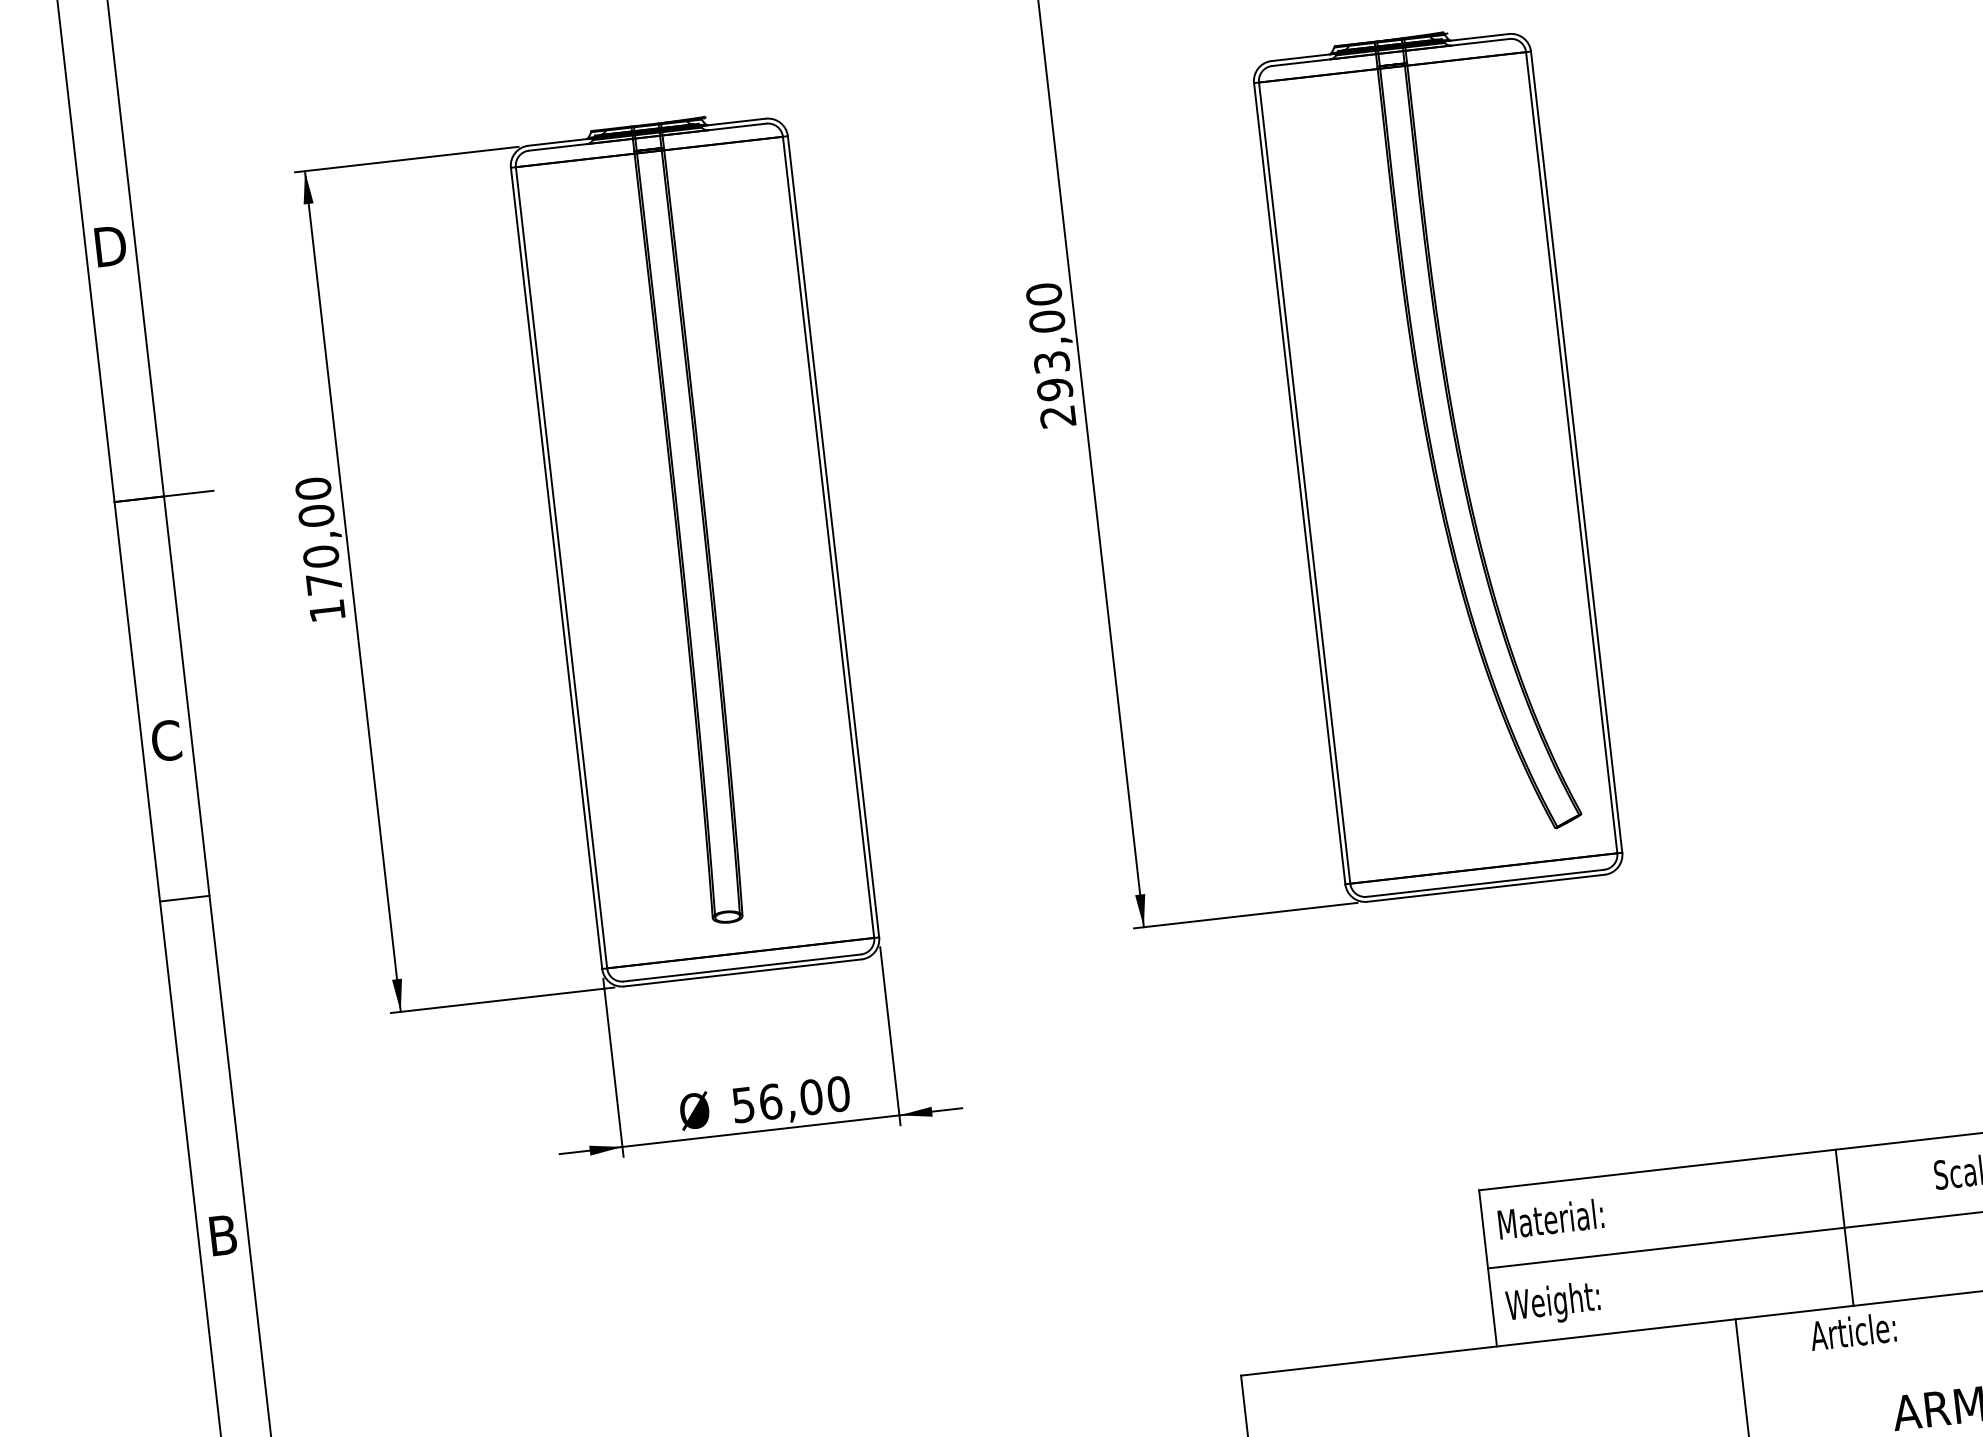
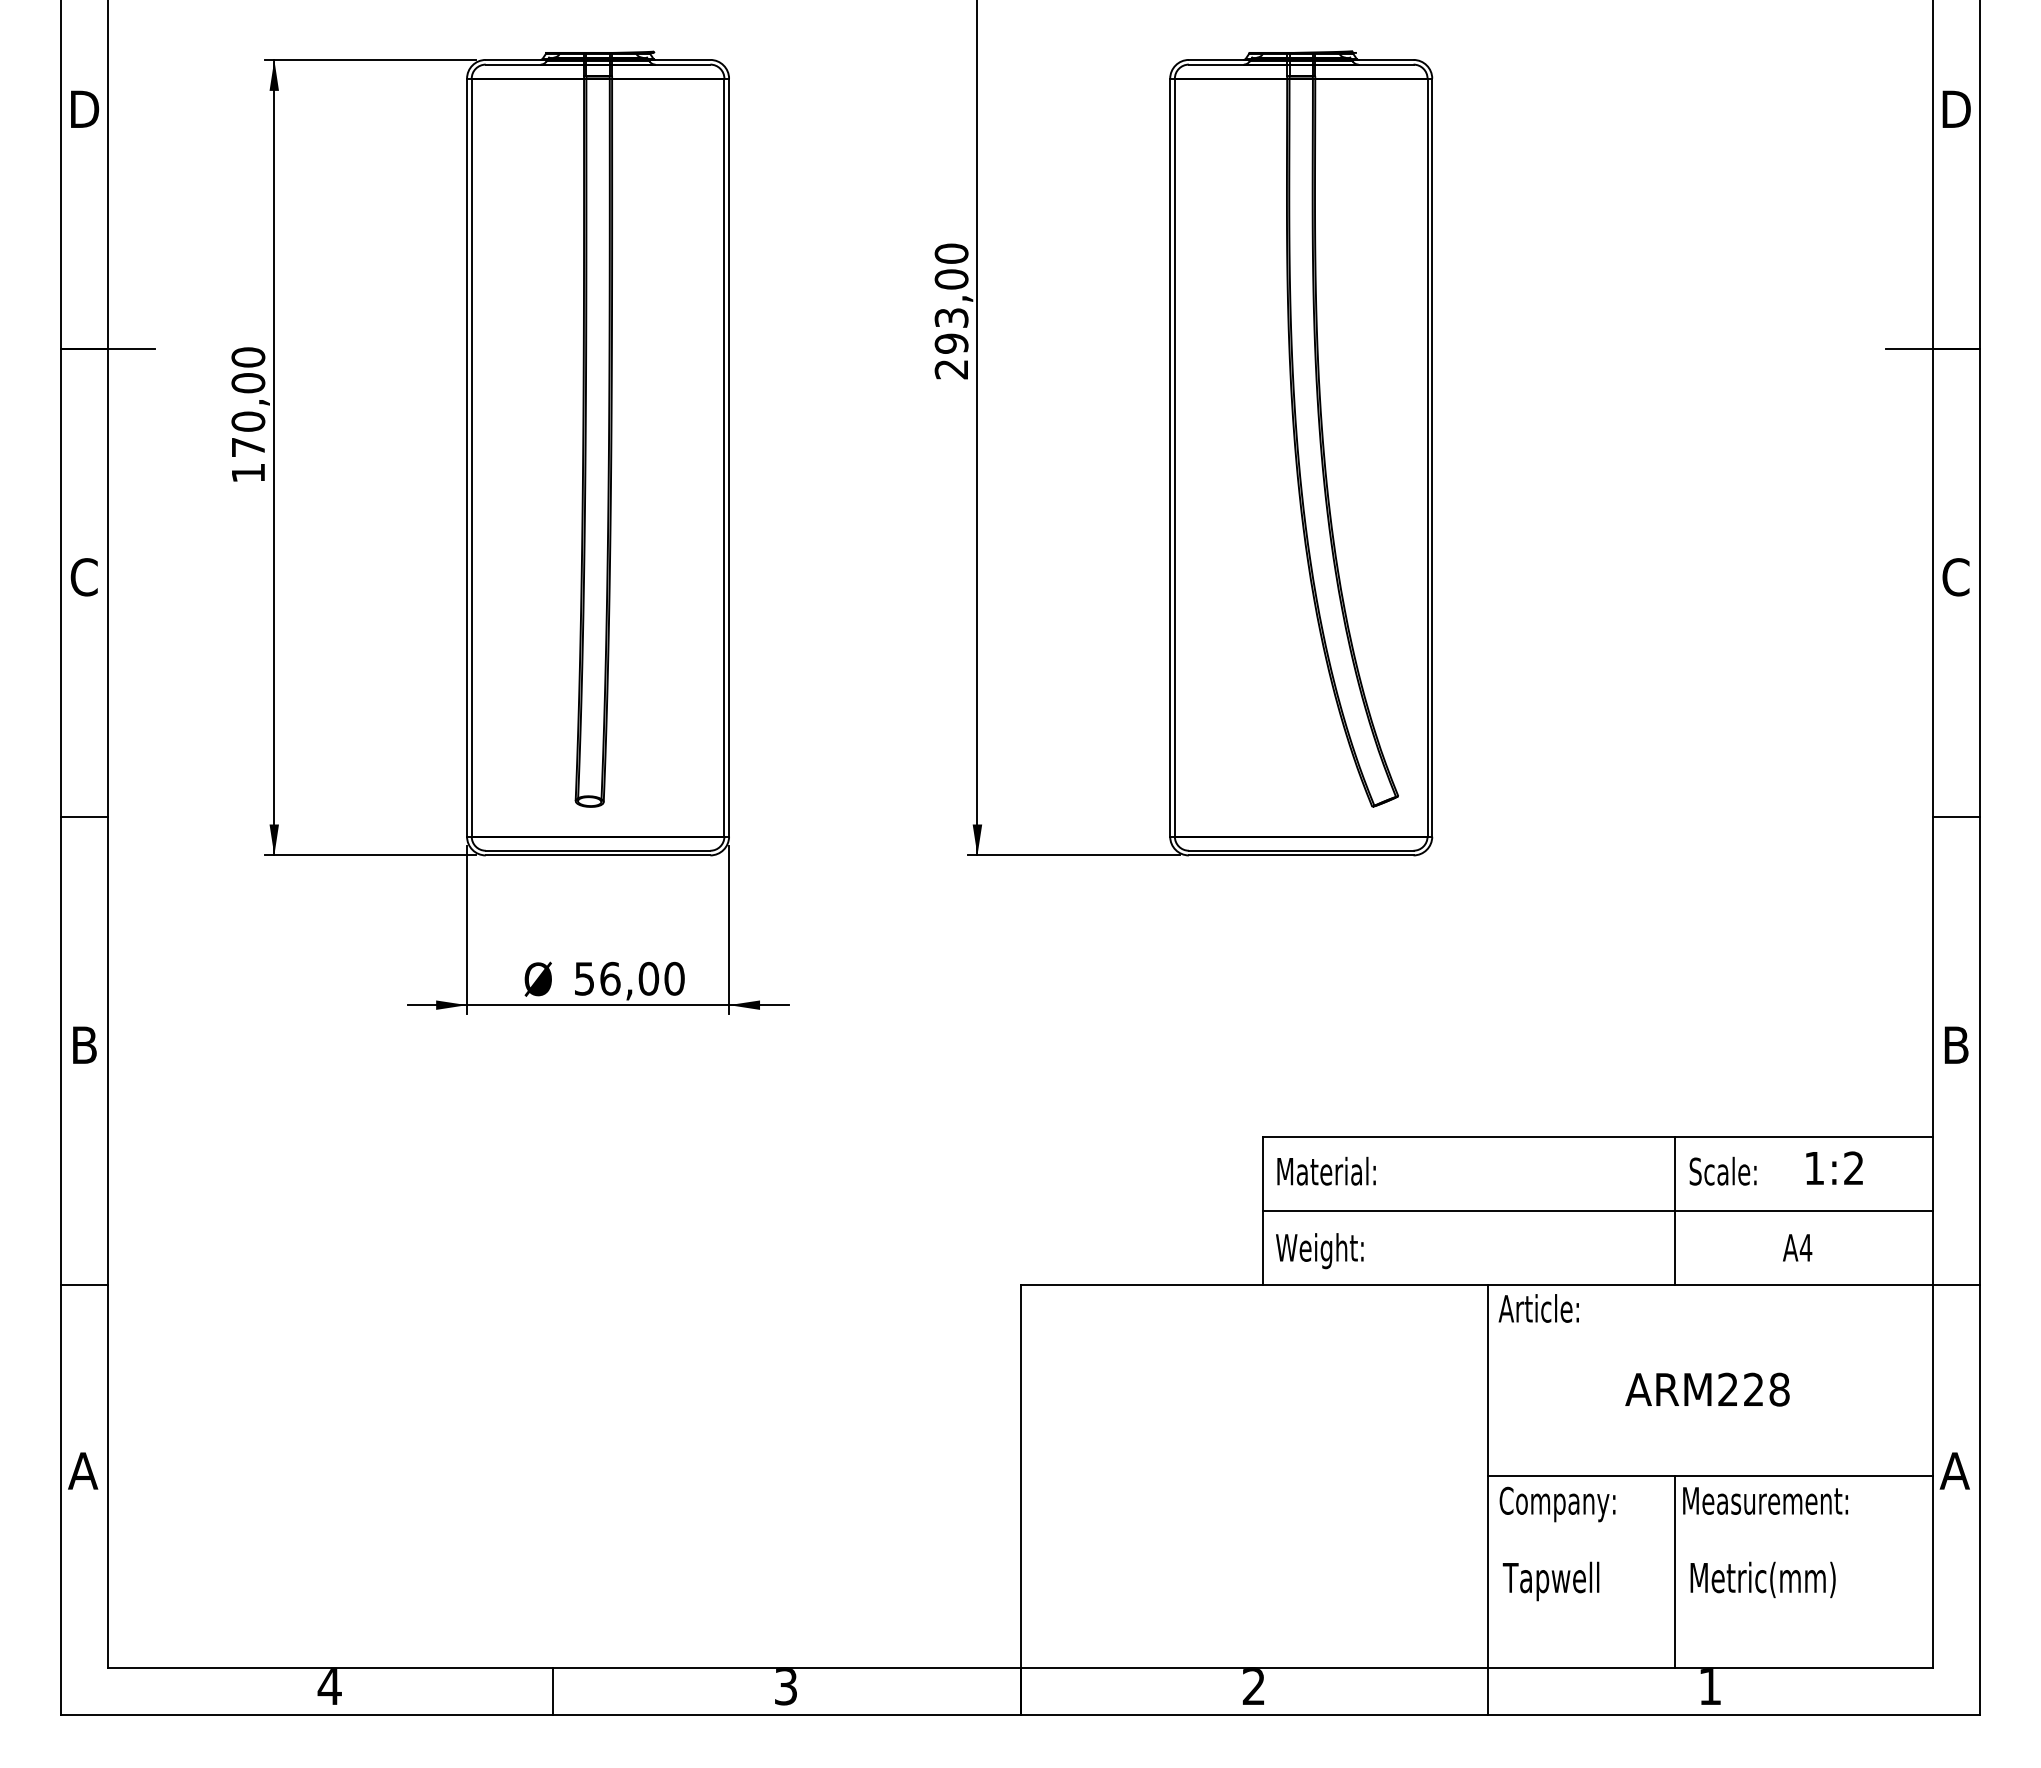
line: (184, 898) -> (84, 816), moved
line: (1845, 1227) -> (1675, 1210), moved
text: (1852, 1331) -> (1538, 1308), moved

